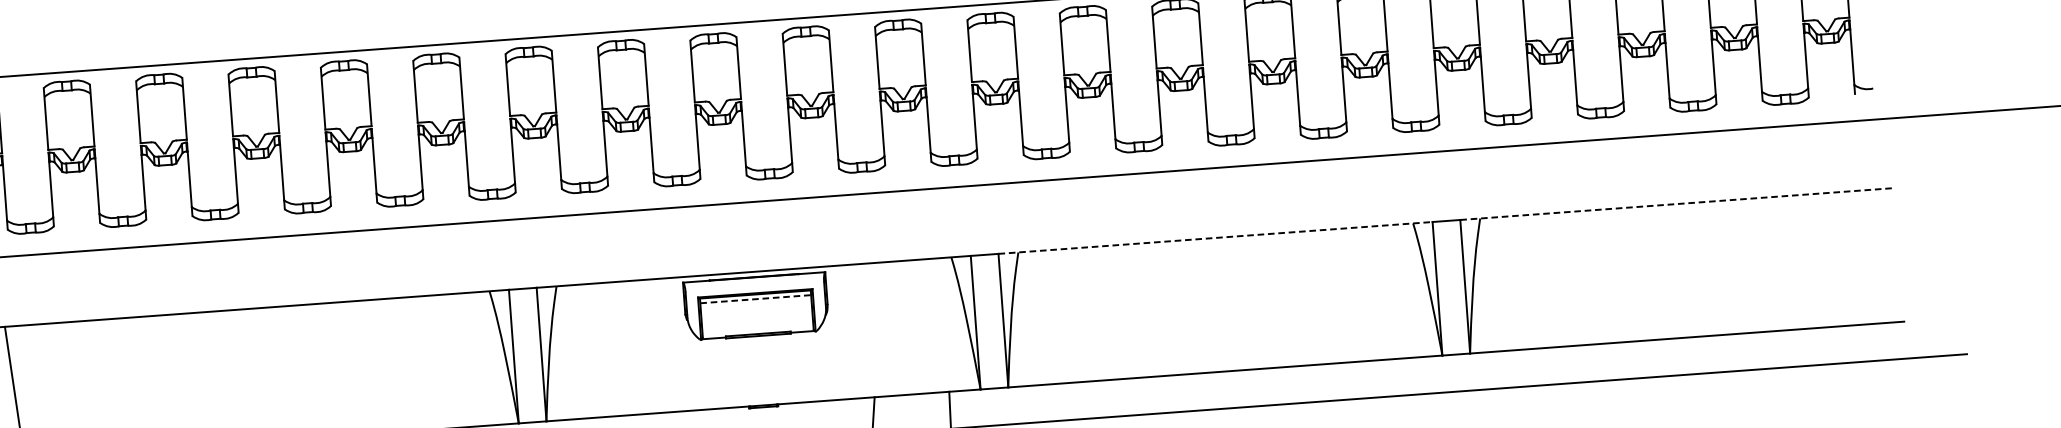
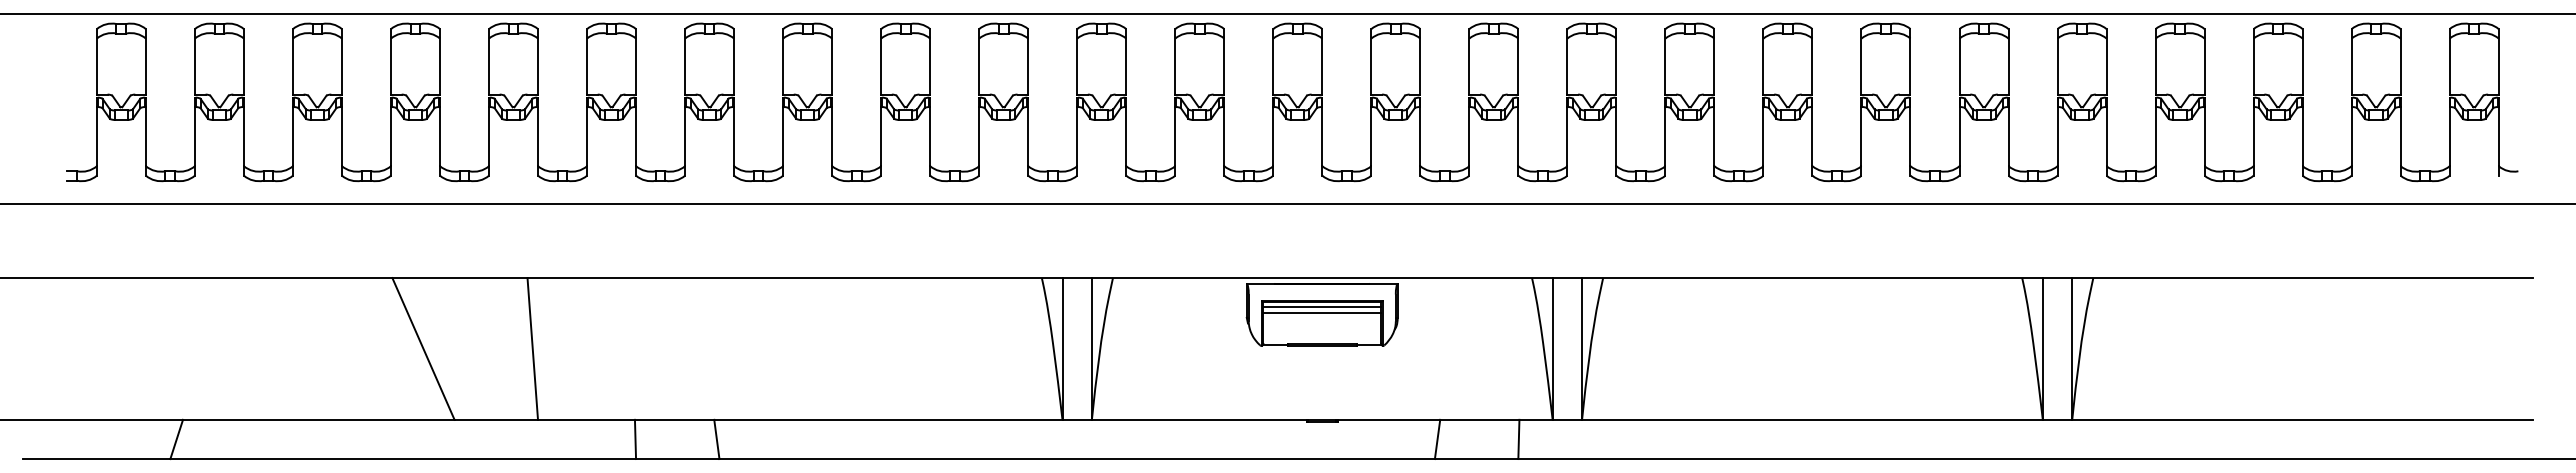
line: (1678, 204) -> (2303, 278), dashed -> solid
line: (1215, 238) -> (1812, 278), dashed -> solid
line: (755, 299) -> (1322, 307), dashed -> solid
line: (756, 304) -> (1322, 312), added

